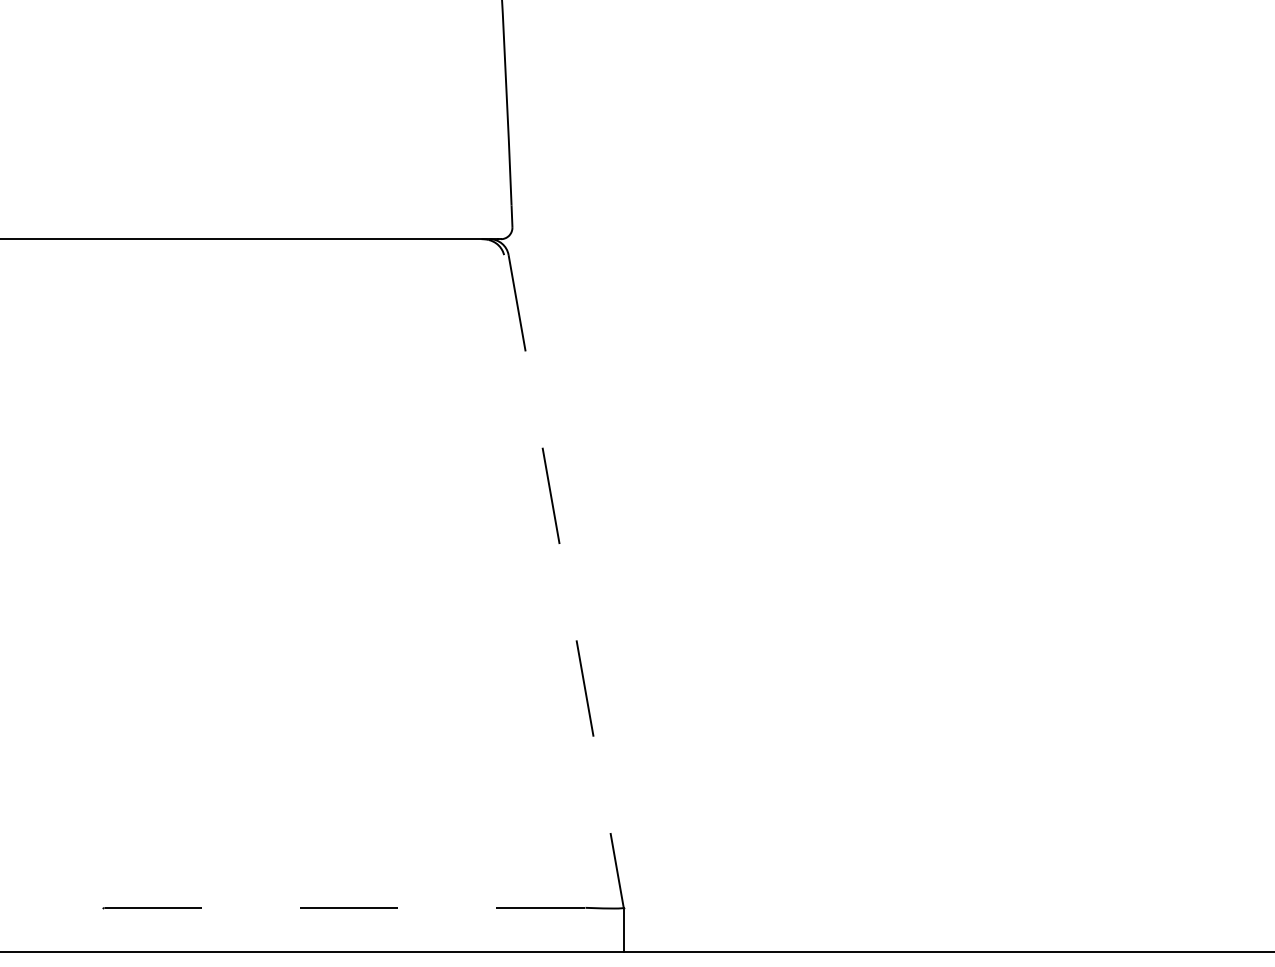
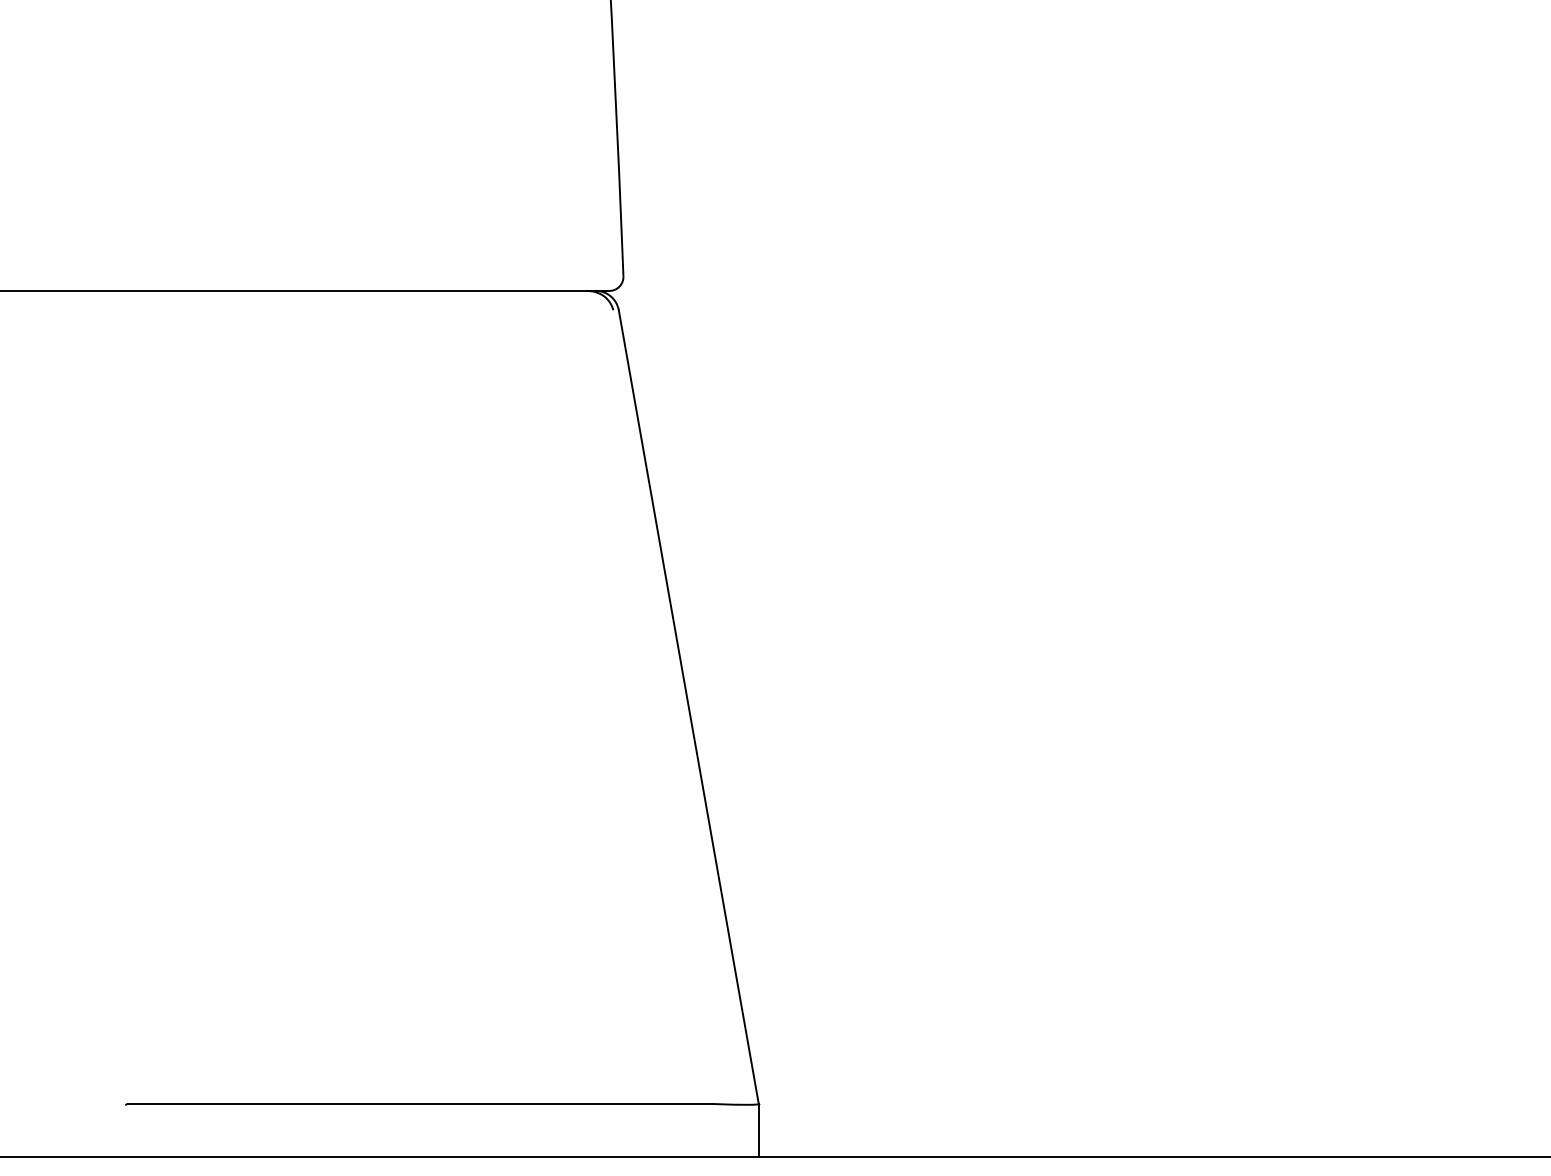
line: (565, 581) -> (688, 707), dashed -> solid
line: (345, 907) -> (420, 1103), dashed -> solid

